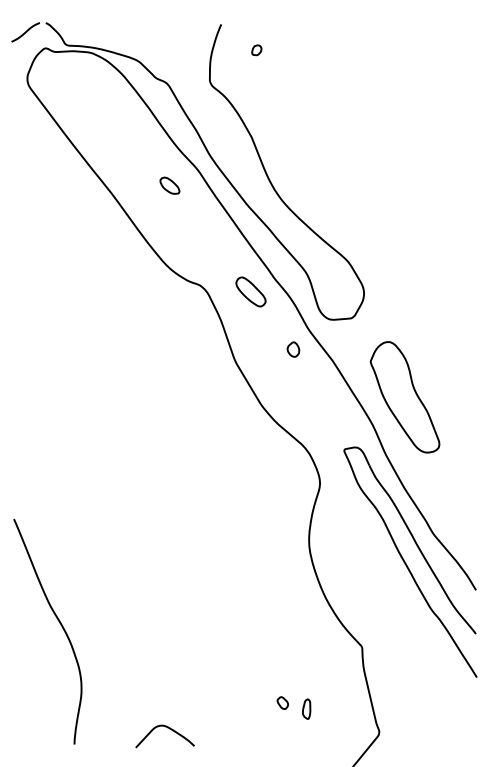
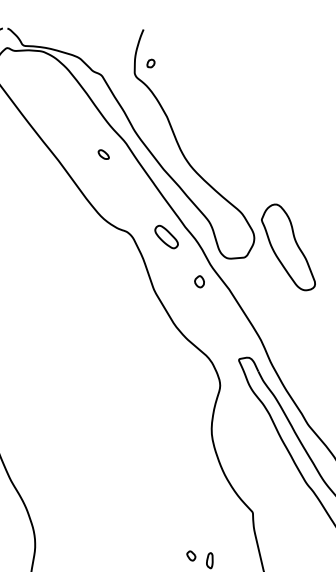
part: (256, 50) -> (150, 63), moved
part: (169, 185) -> (103, 154), size x0.7
part: (404, 397) -> (288, 247), moved

